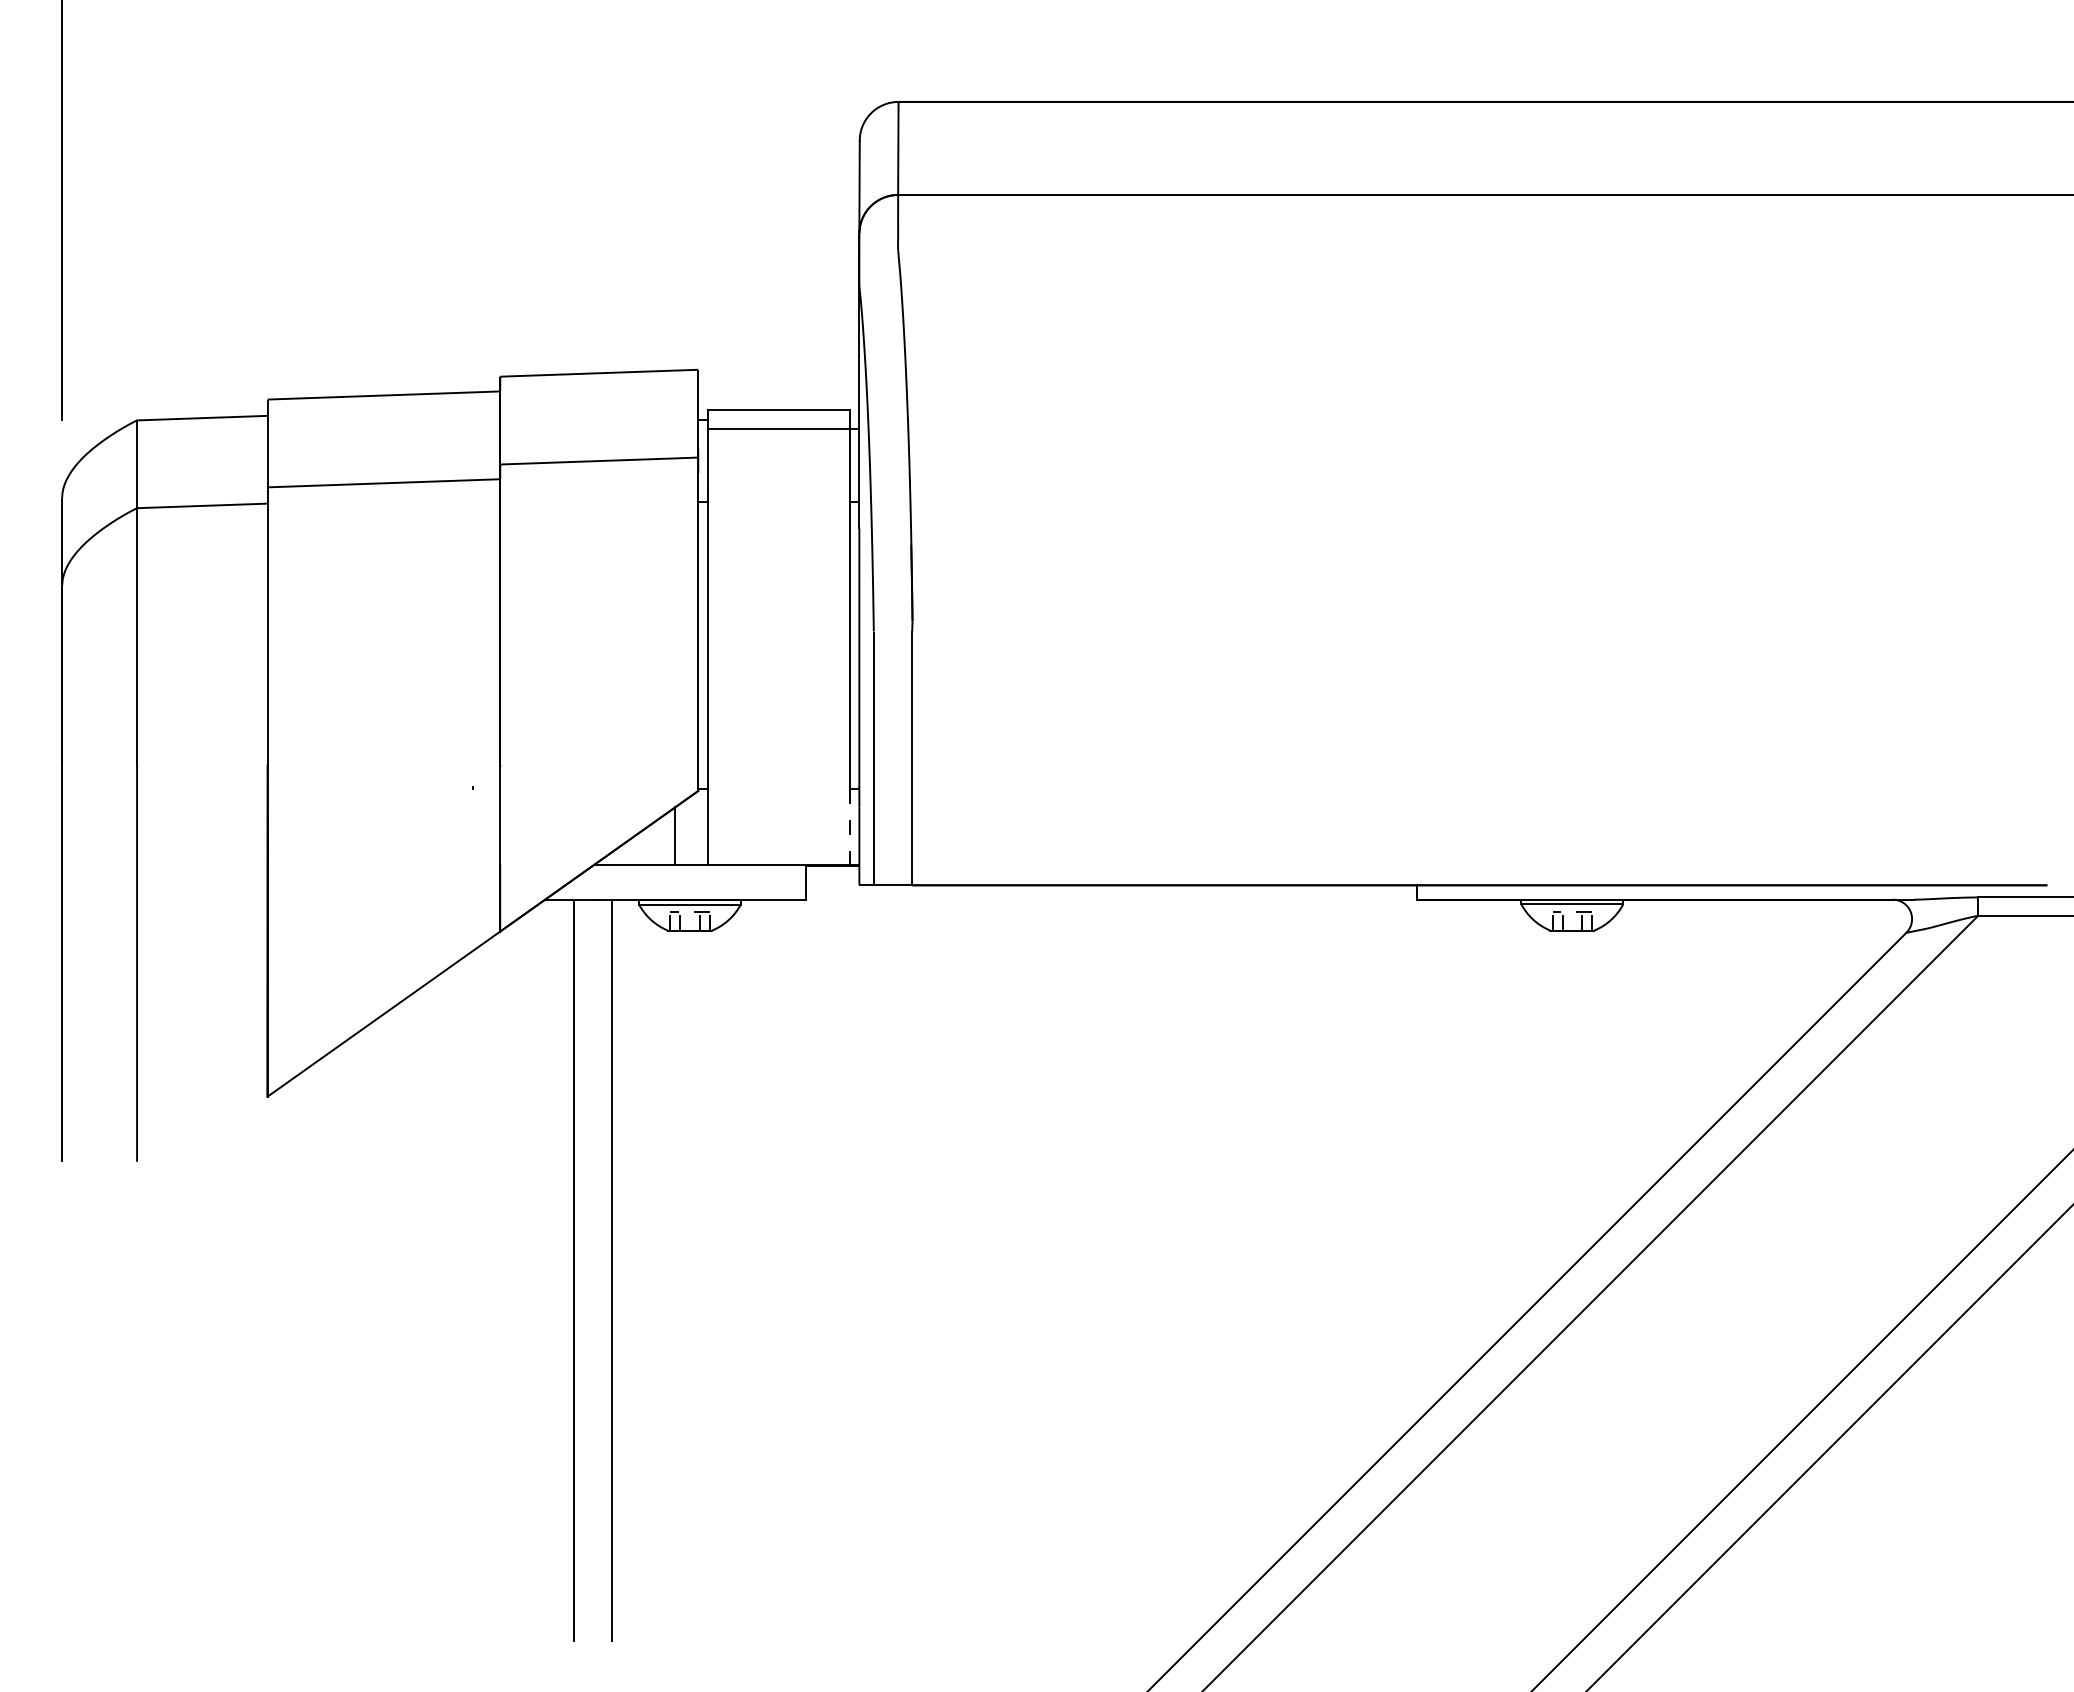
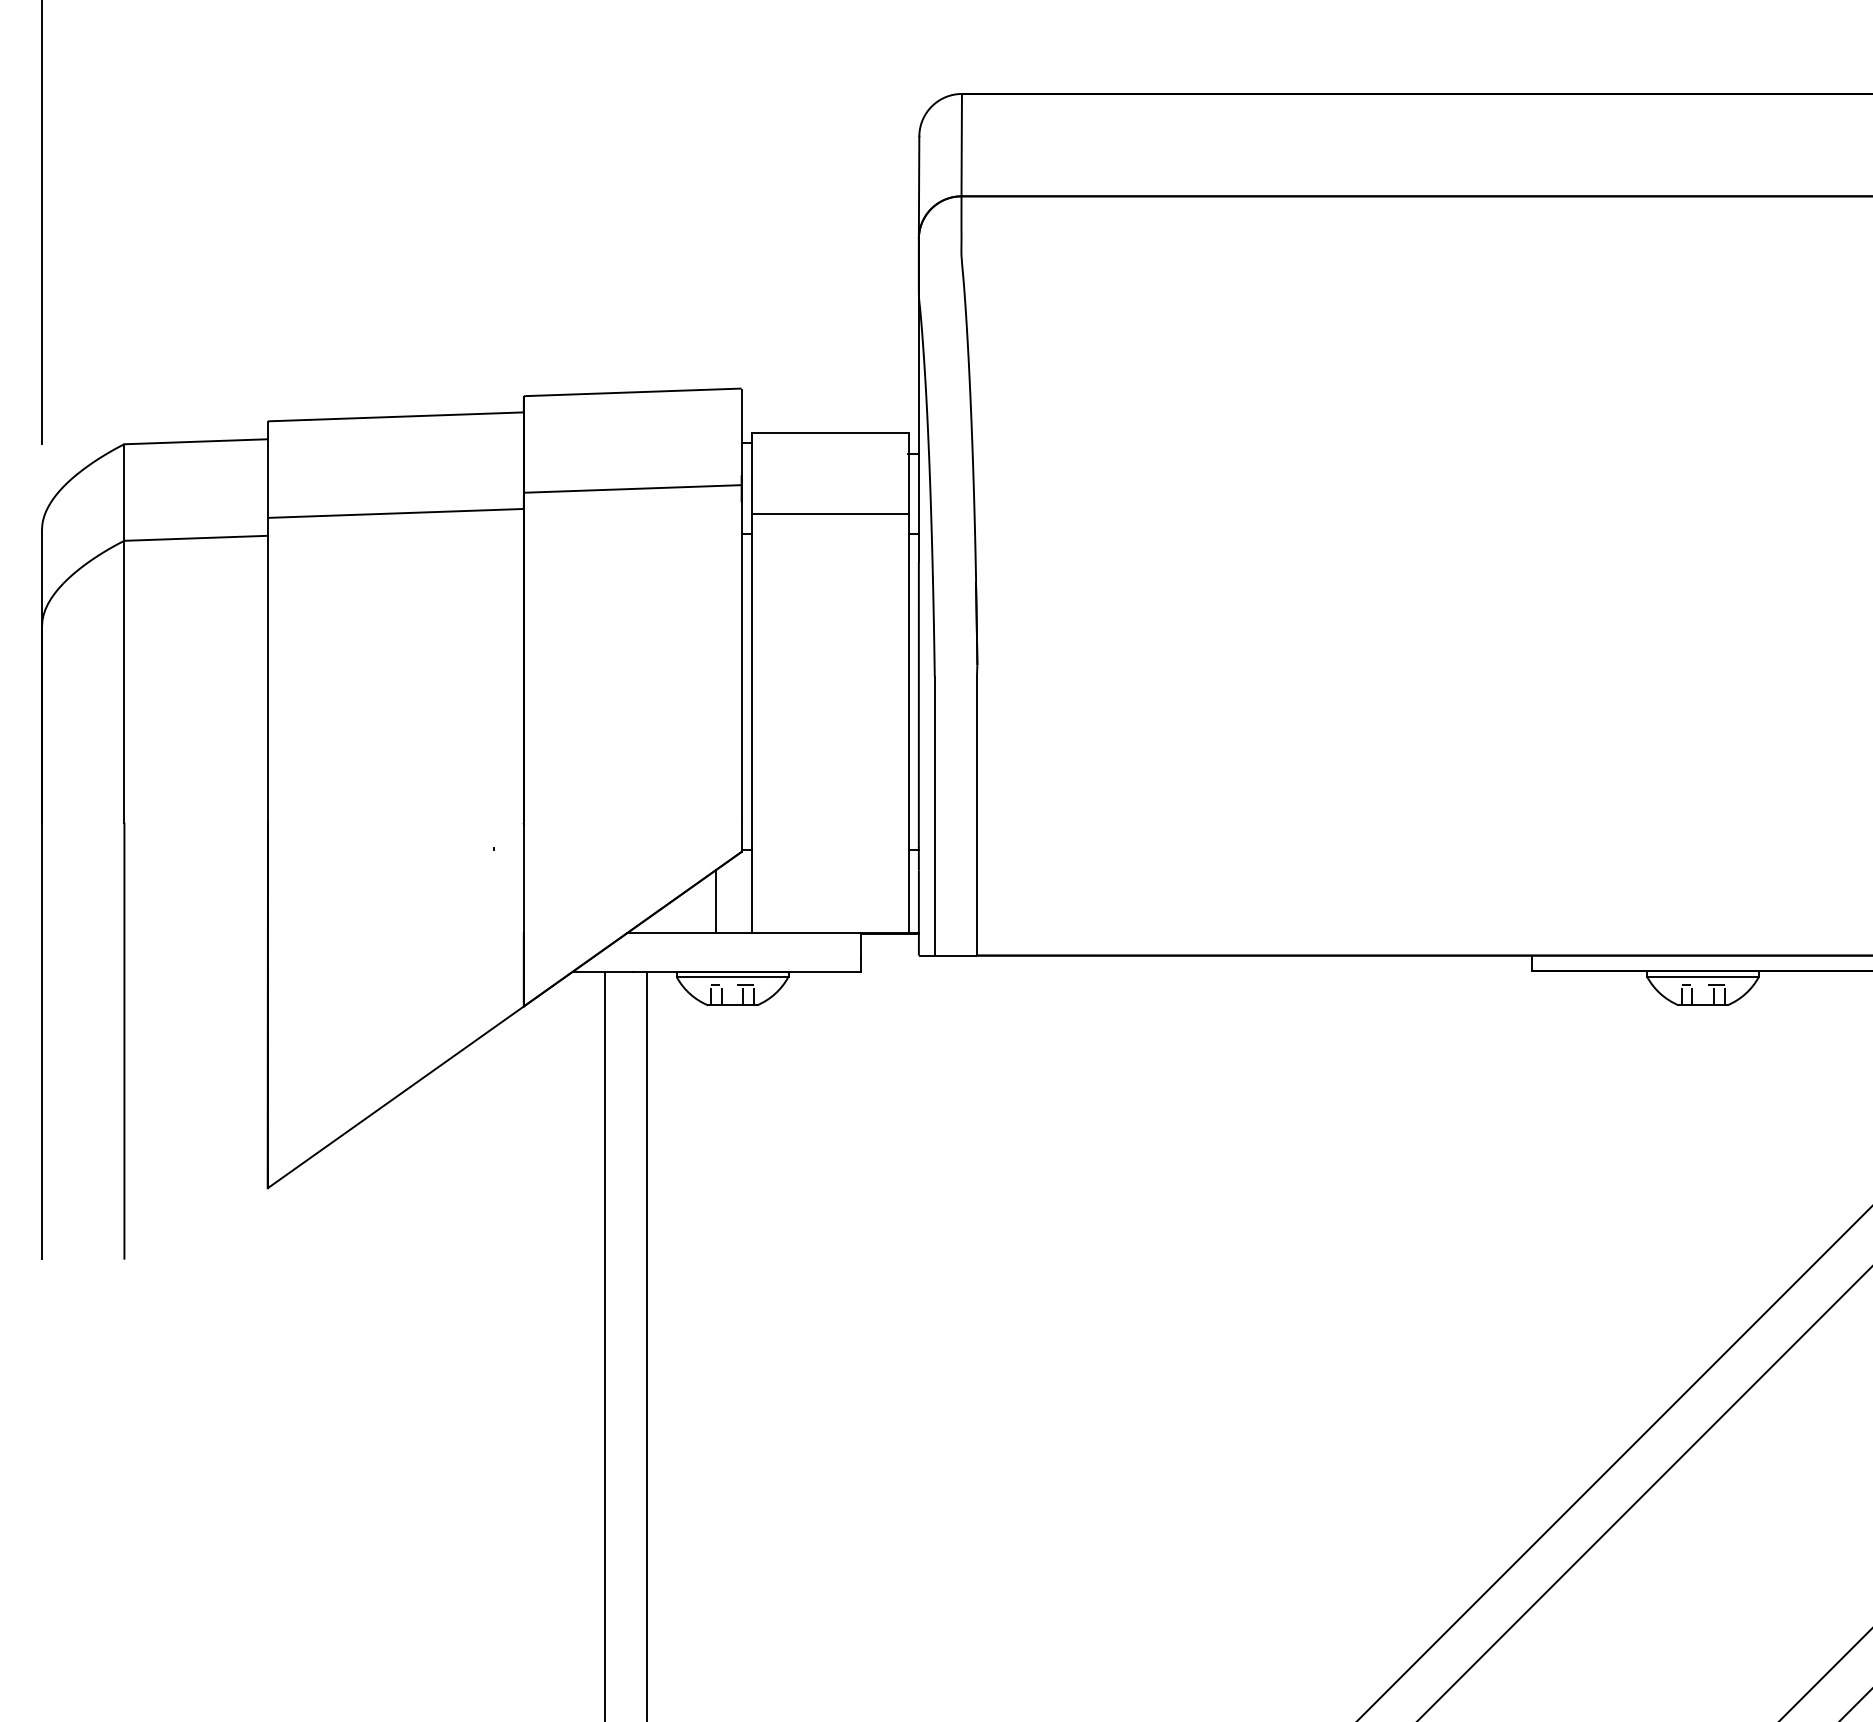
line: (778, 428) -> (829, 513), moved
line: (850, 827) -> (909, 892), dashed -> solid

